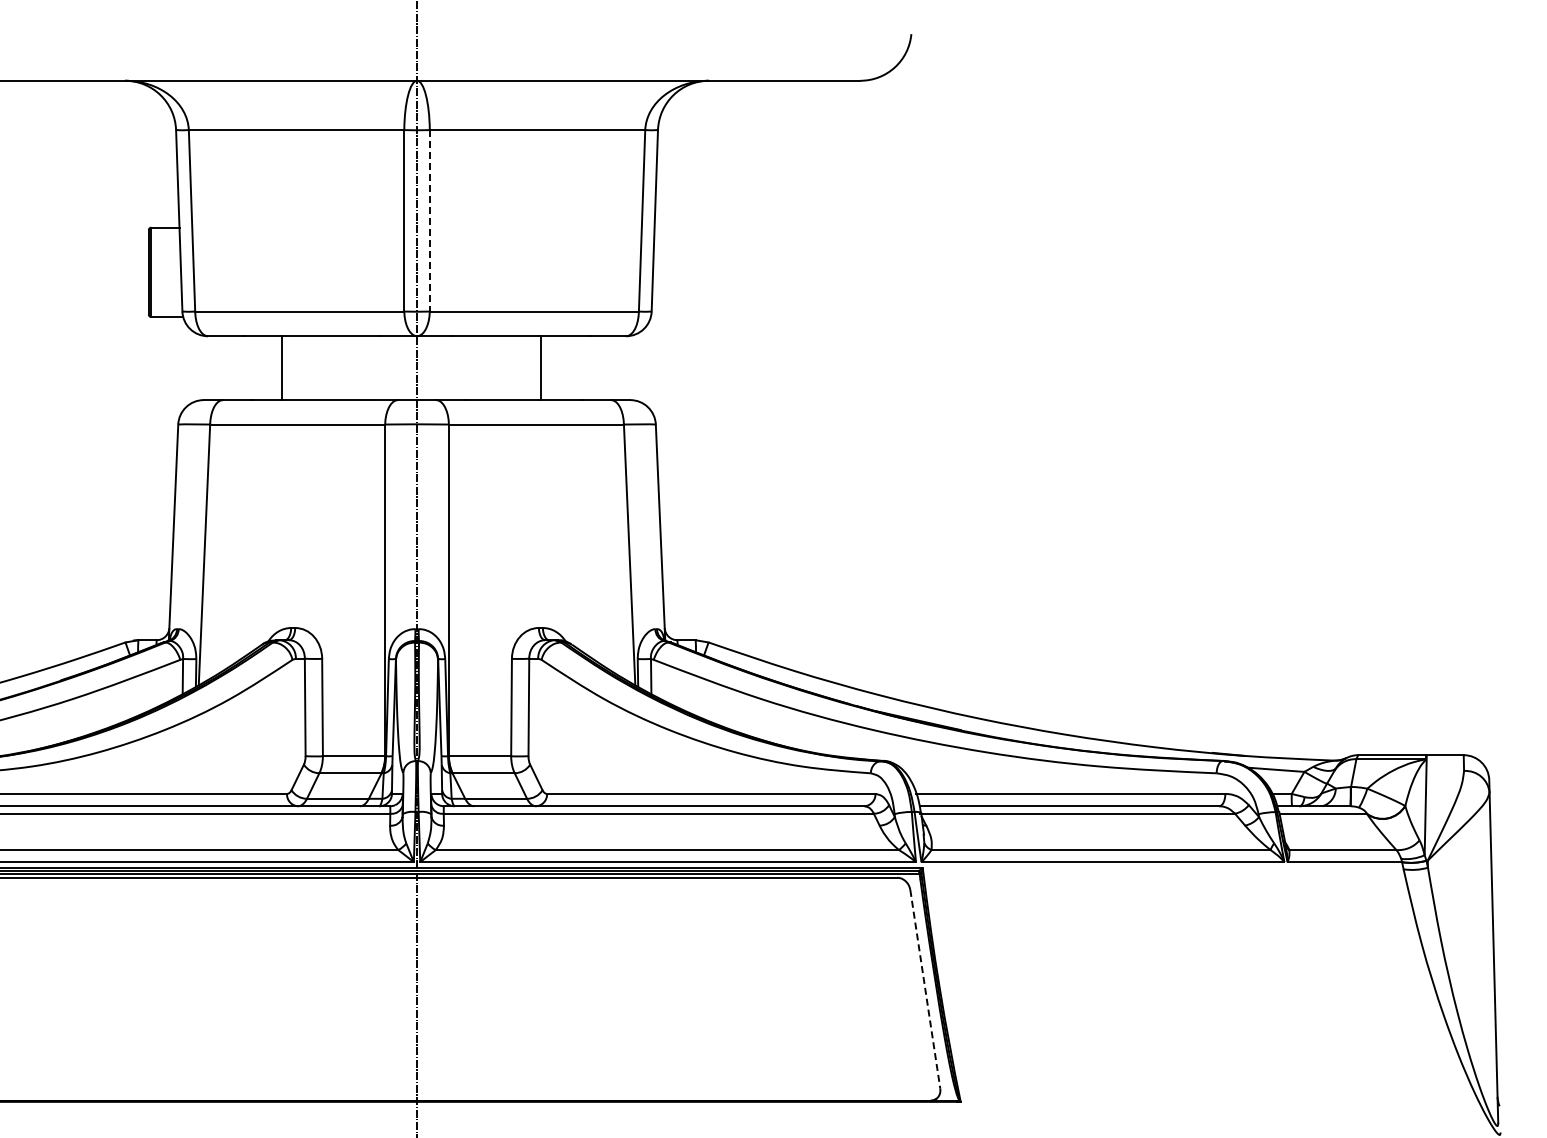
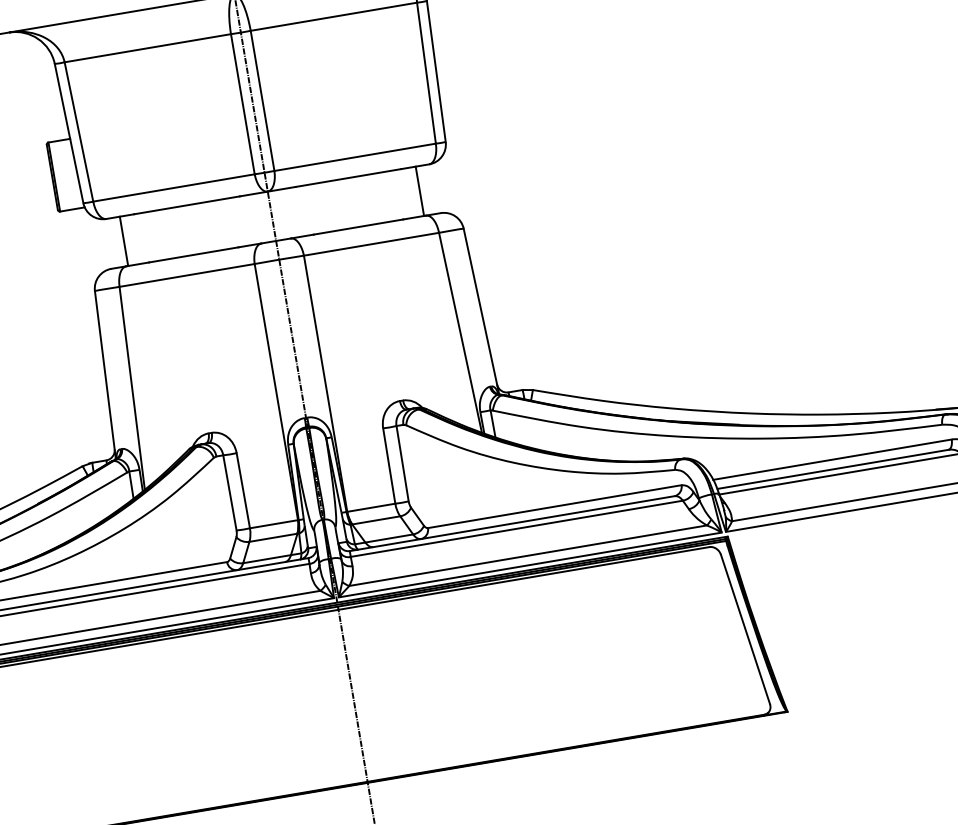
line: (429, 220) -> (262, 100), dashed -> solid
line: (282, 368) -> (124, 241), moved
line: (540, 368) -> (419, 191), moved
line: (925, 989) -> (745, 629), dashed -> solid

